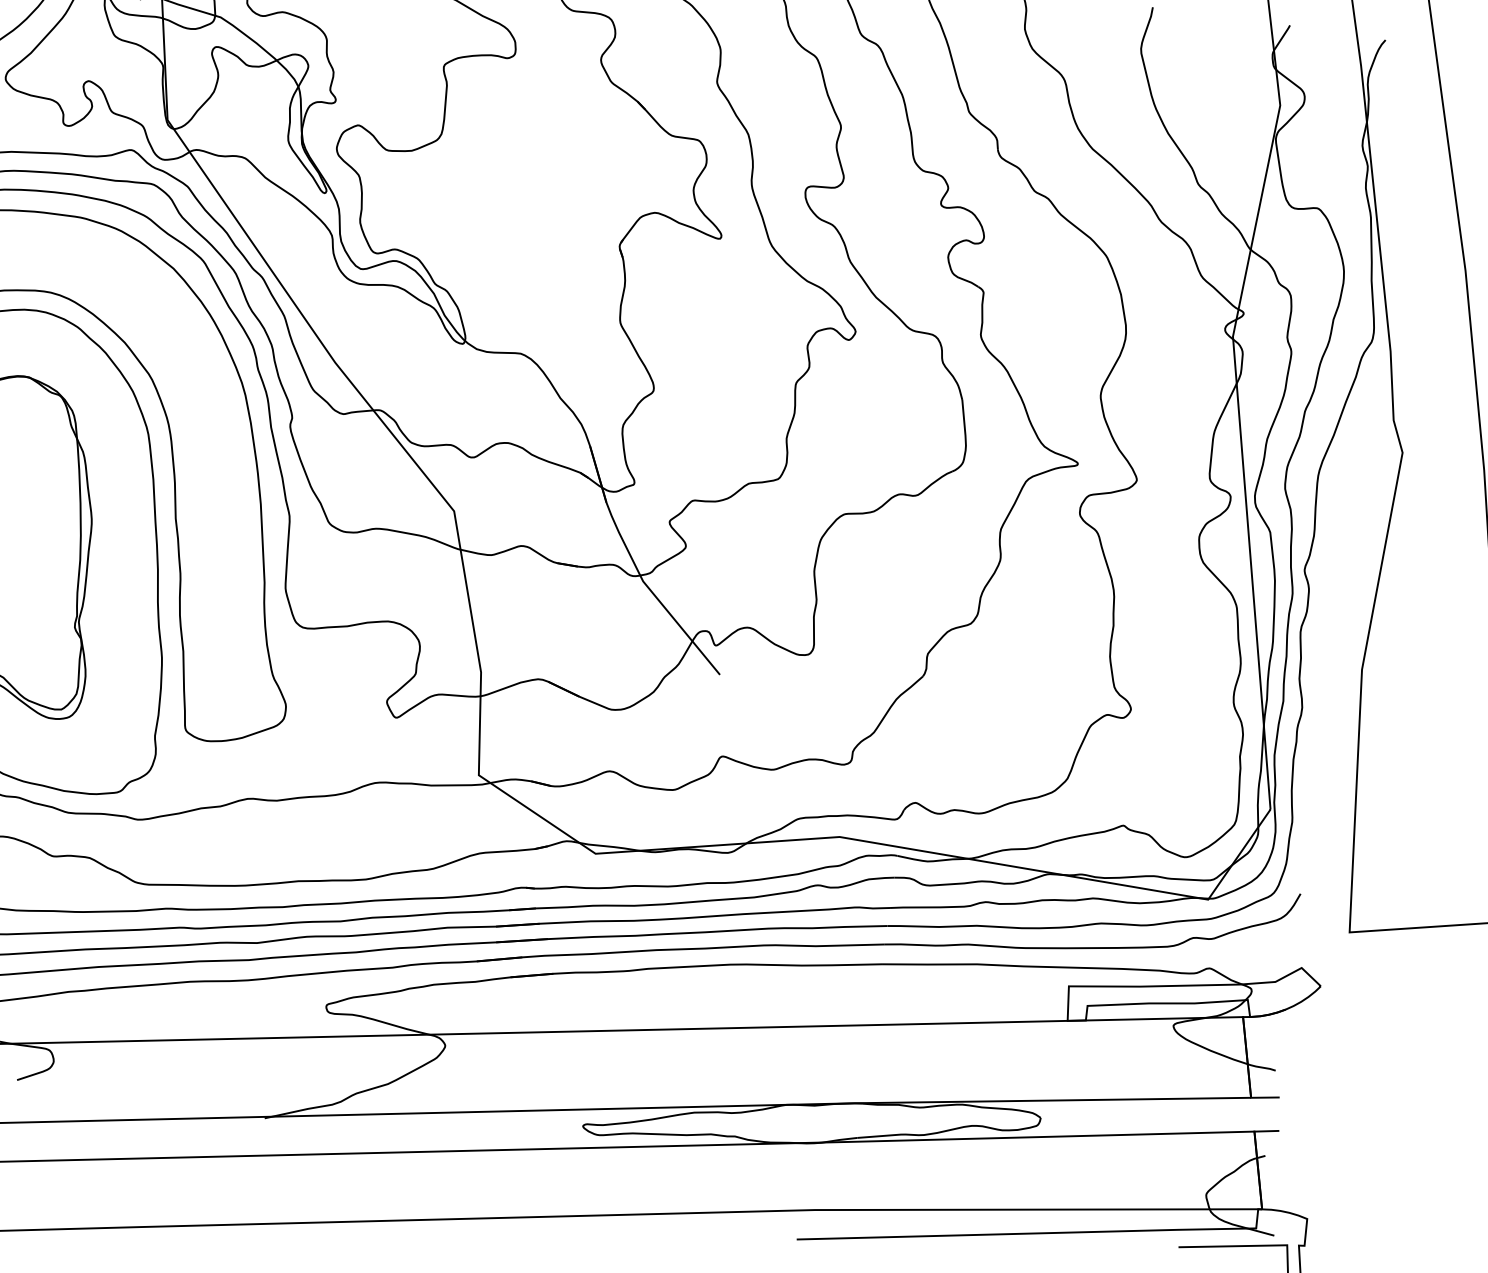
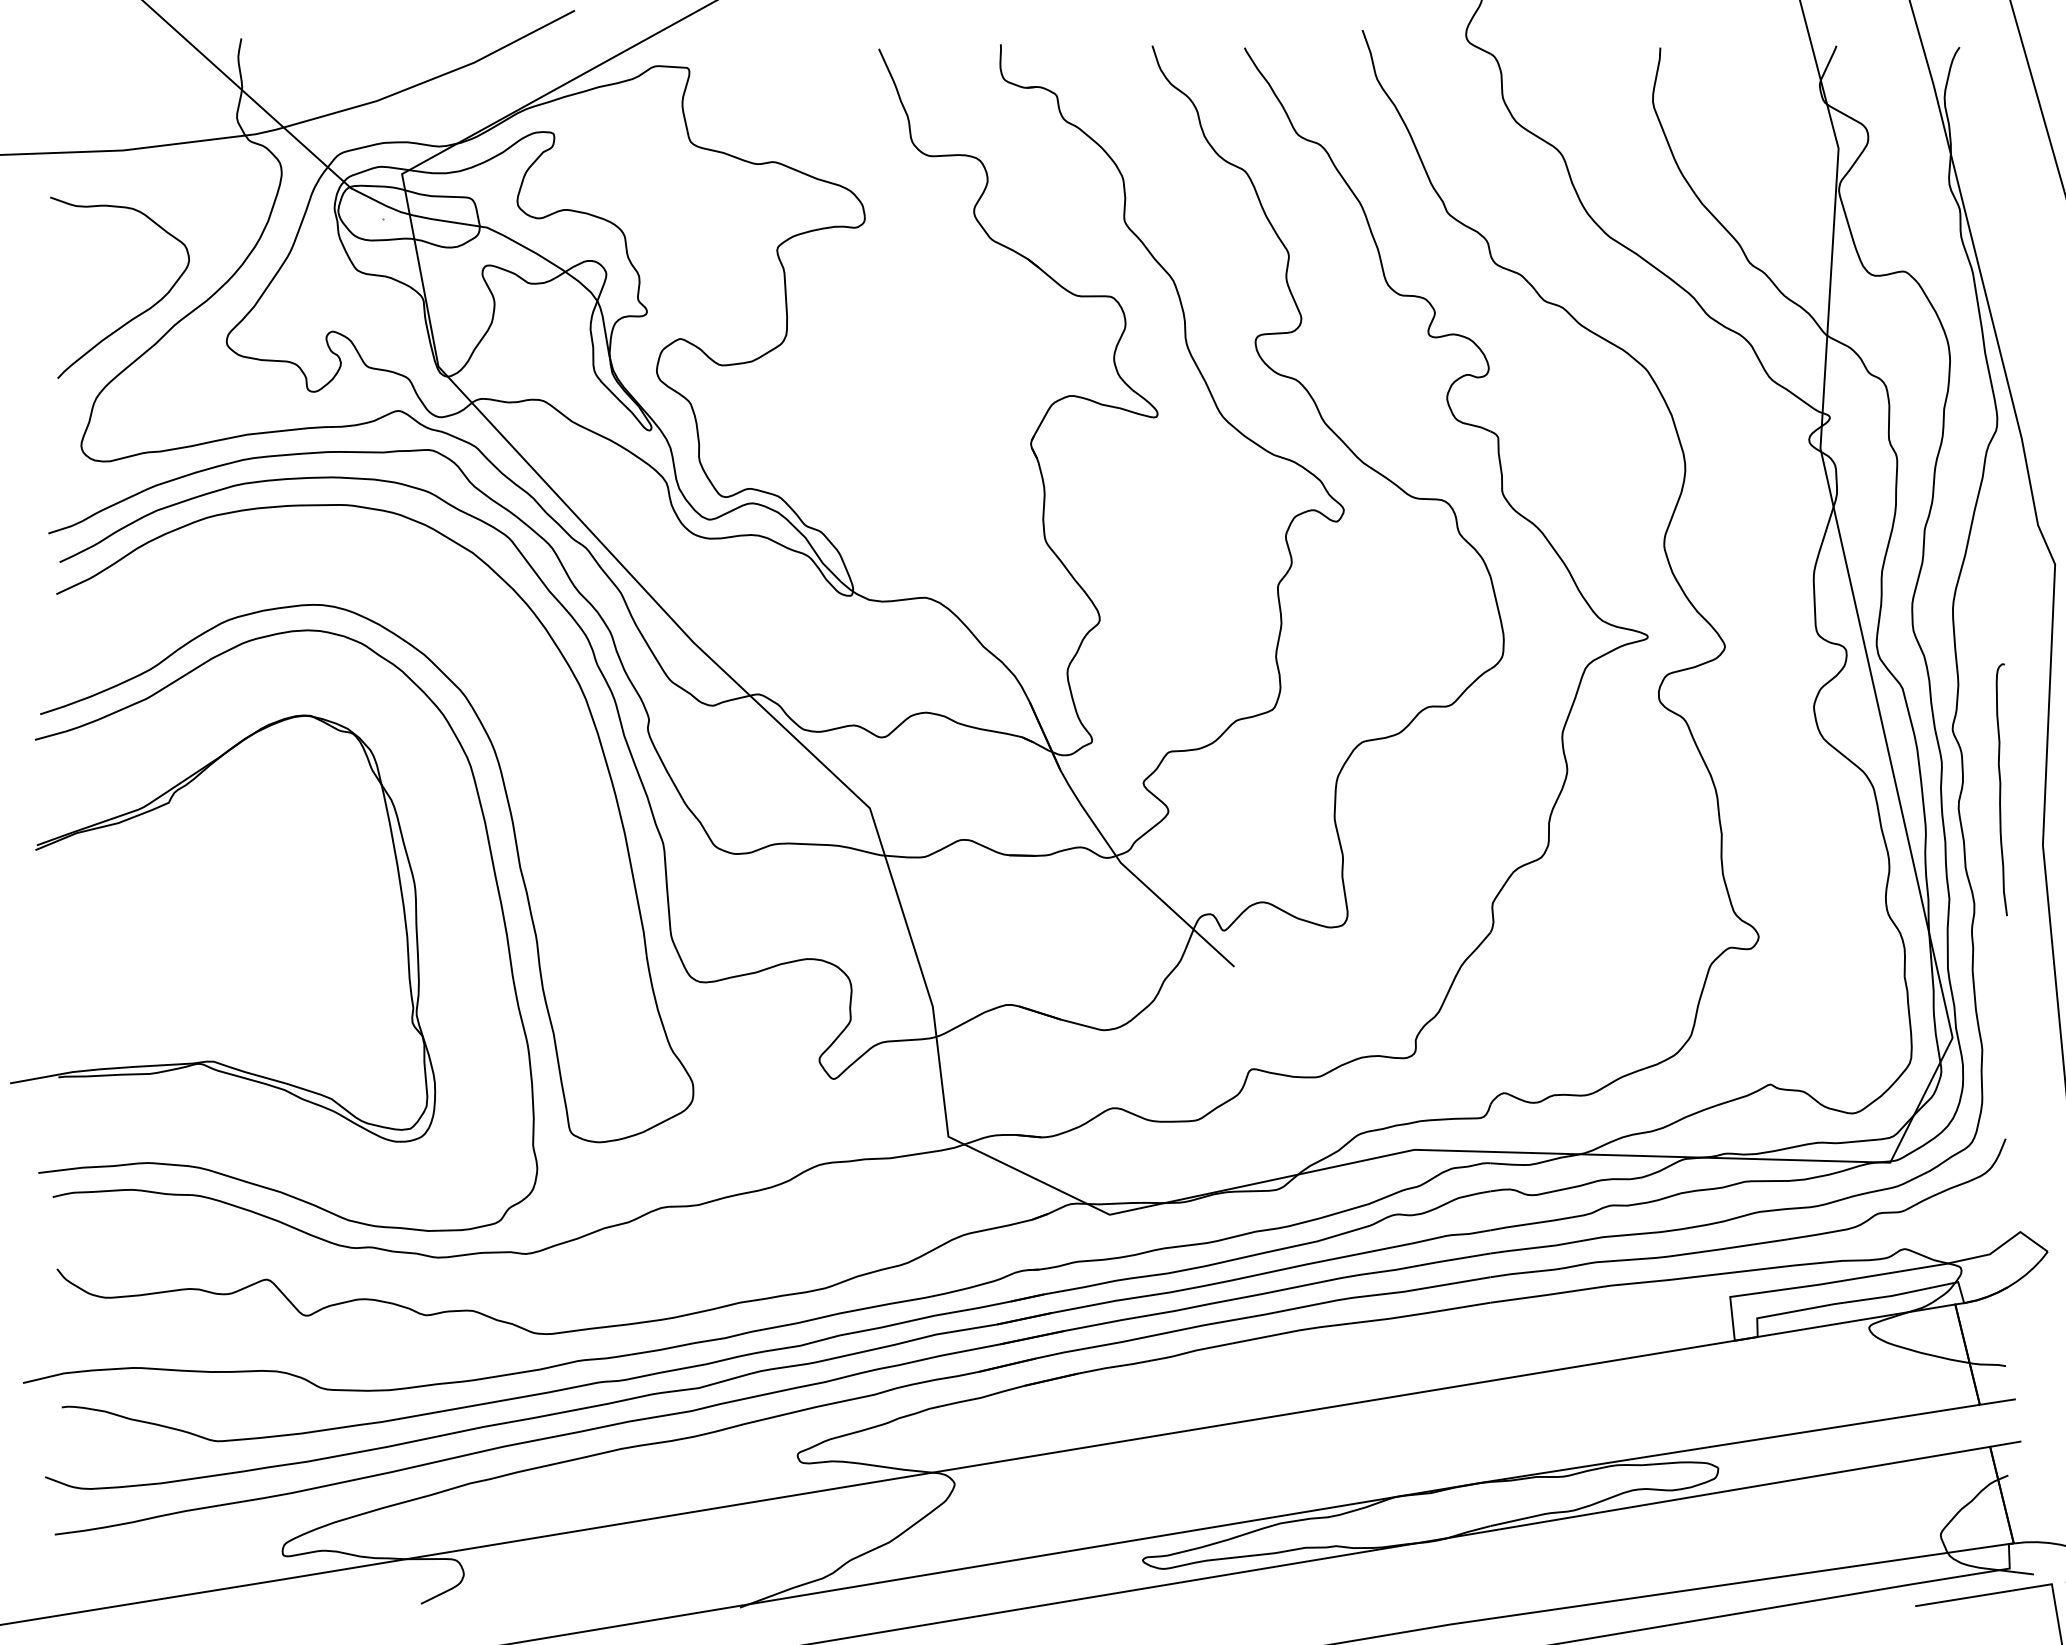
curve: (1335, 621) -> (2001, 789), added

